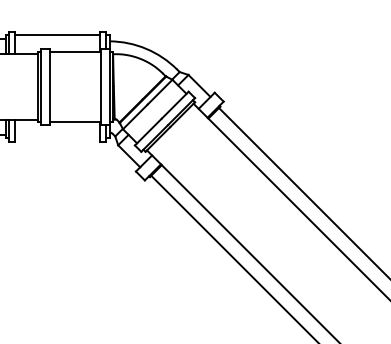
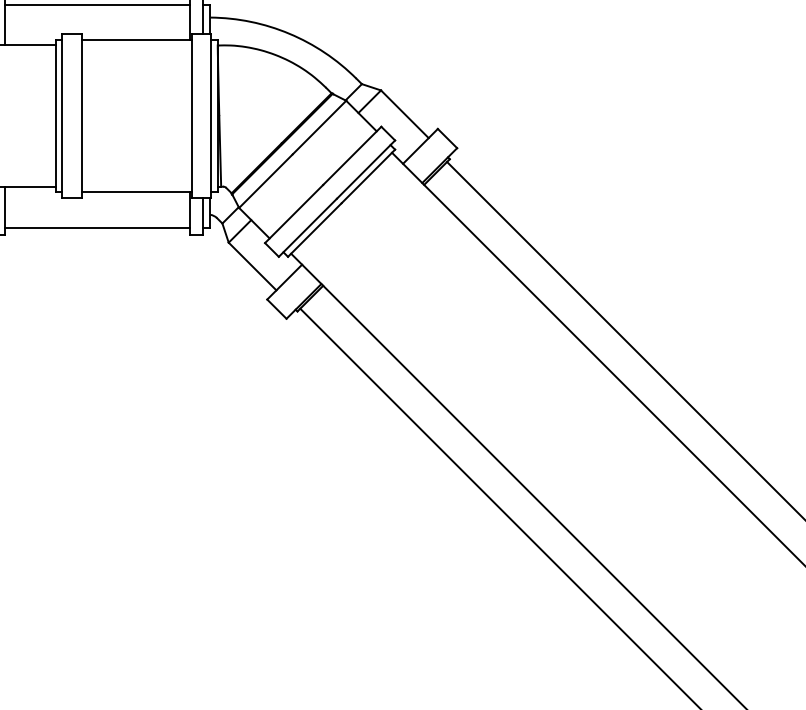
line: (57, 138) -> (97, 227), added

